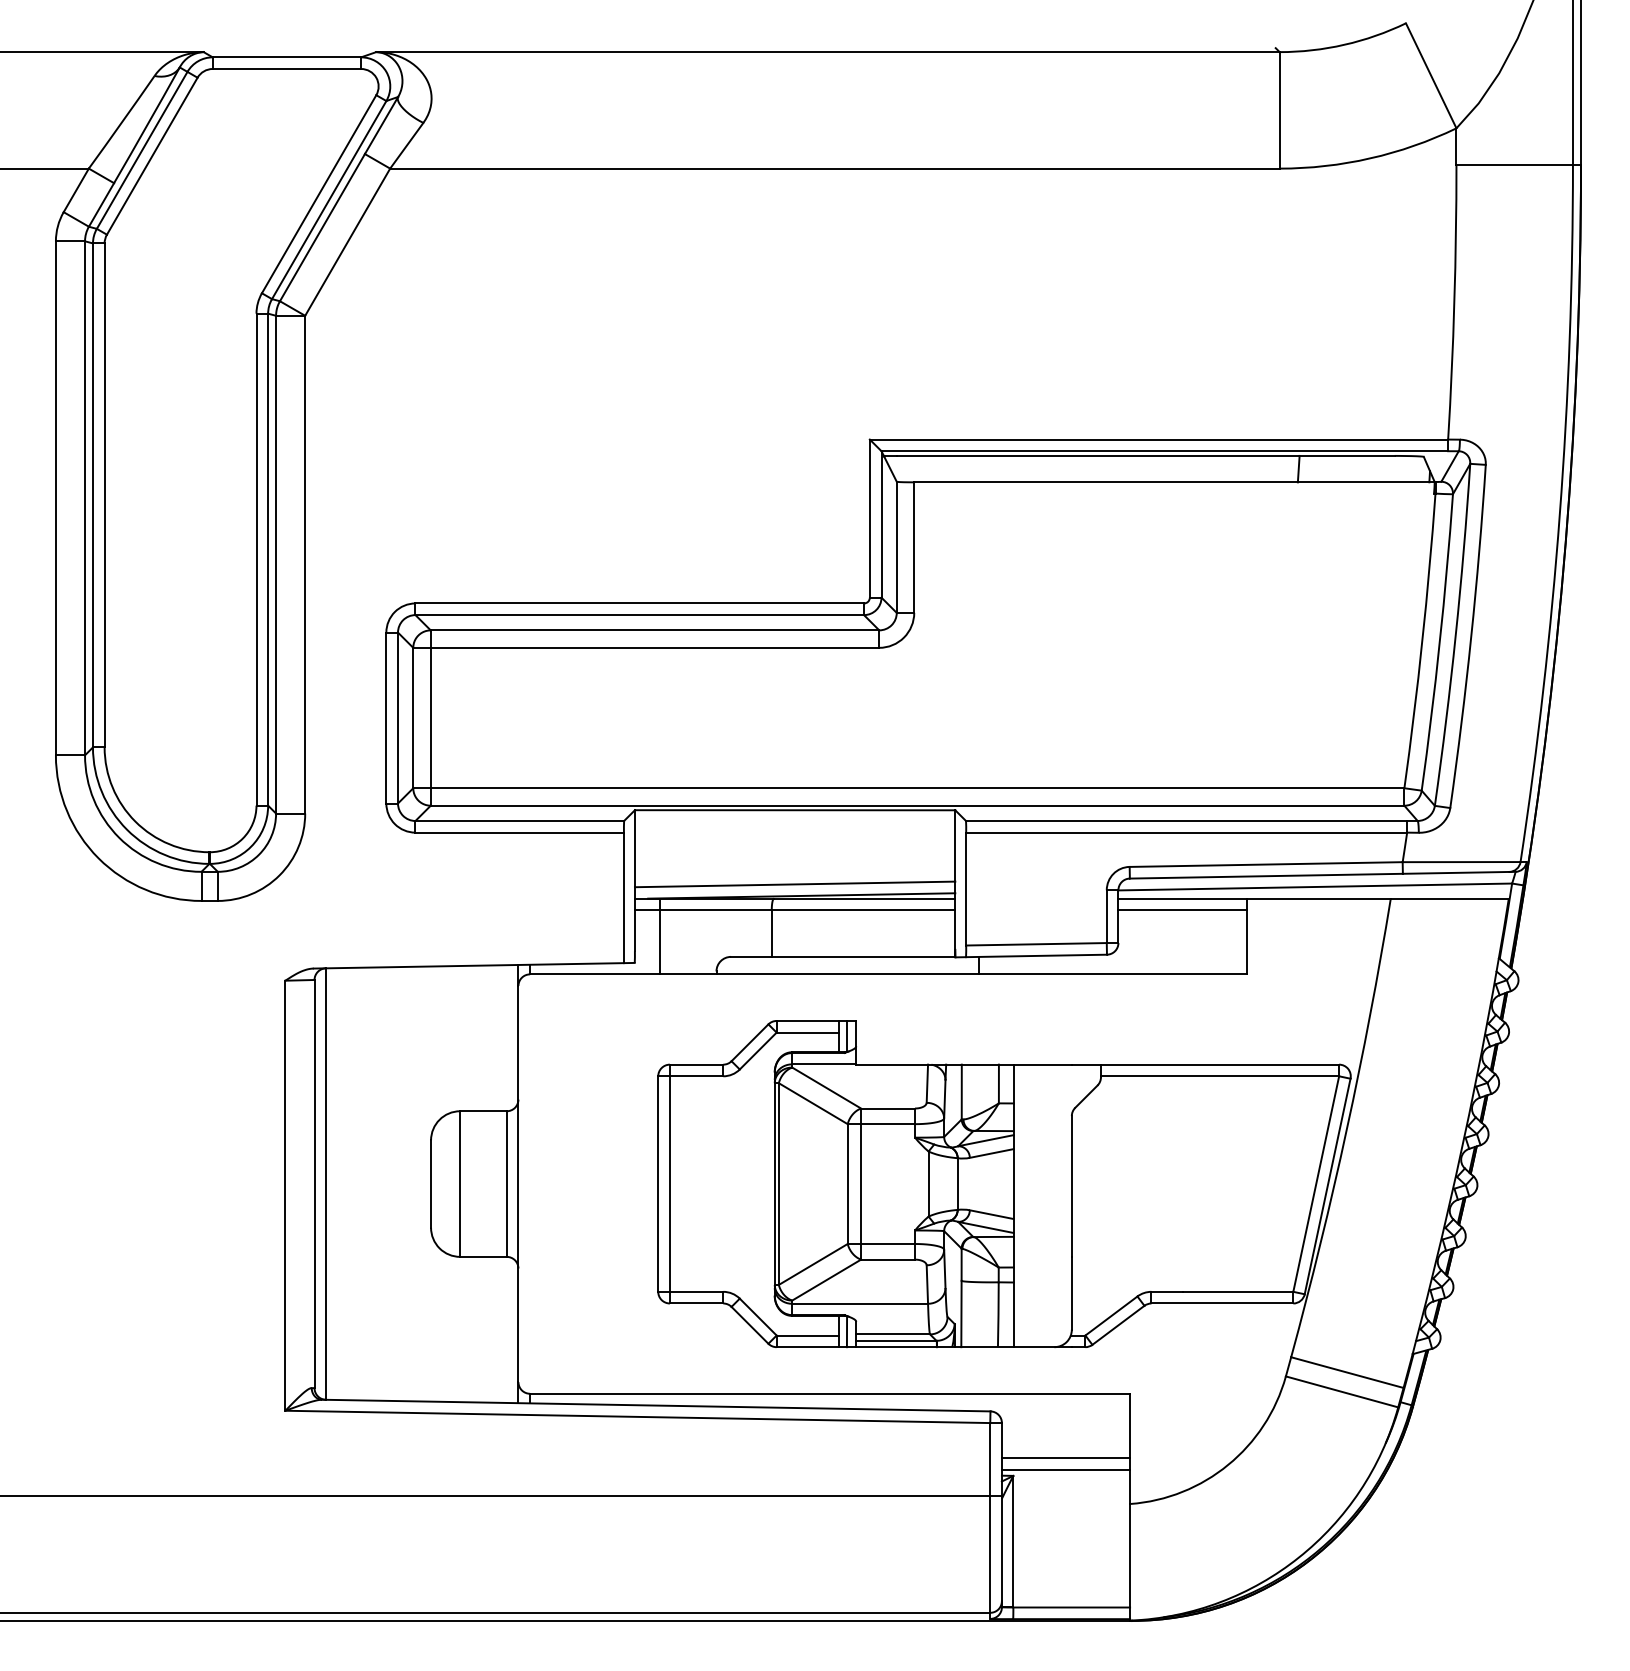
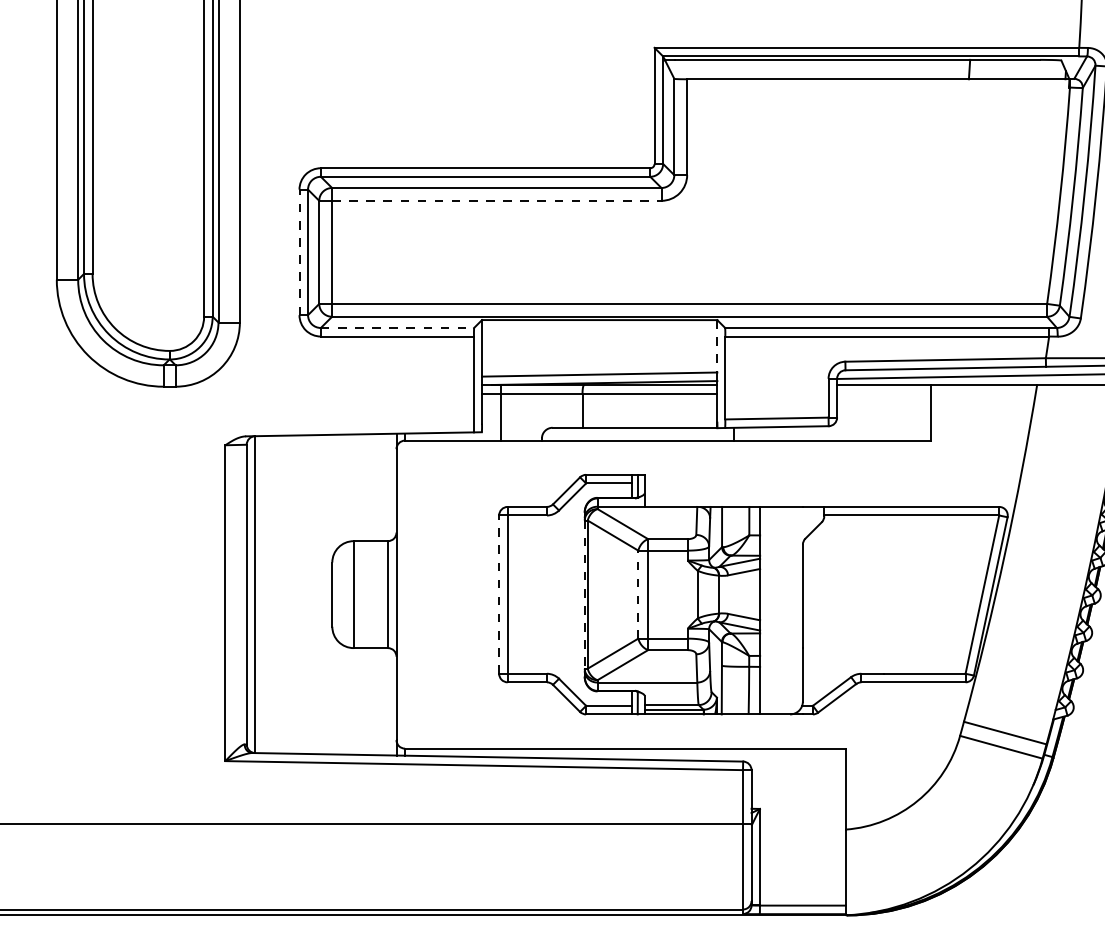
line: (655, 647) -> (497, 200), solid -> dashed
line: (386, 717) -> (299, 251), solid -> dashed
line: (520, 820) -> (398, 327), solid -> dashed
line: (955, 845) -> (717, 345), solid -> dashed
line: (1182, 910) -> (884, 393), removed
line: (658, 1184) -> (499, 594), solid -> dashed
line: (774, 1184) -> (584, 594), solid -> dashed
line: (847, 1184) -> (638, 594), solid -> dashed
line: (1065, 1457) -> (798, 795), removed
line: (1065, 1469) -> (798, 804), removed

